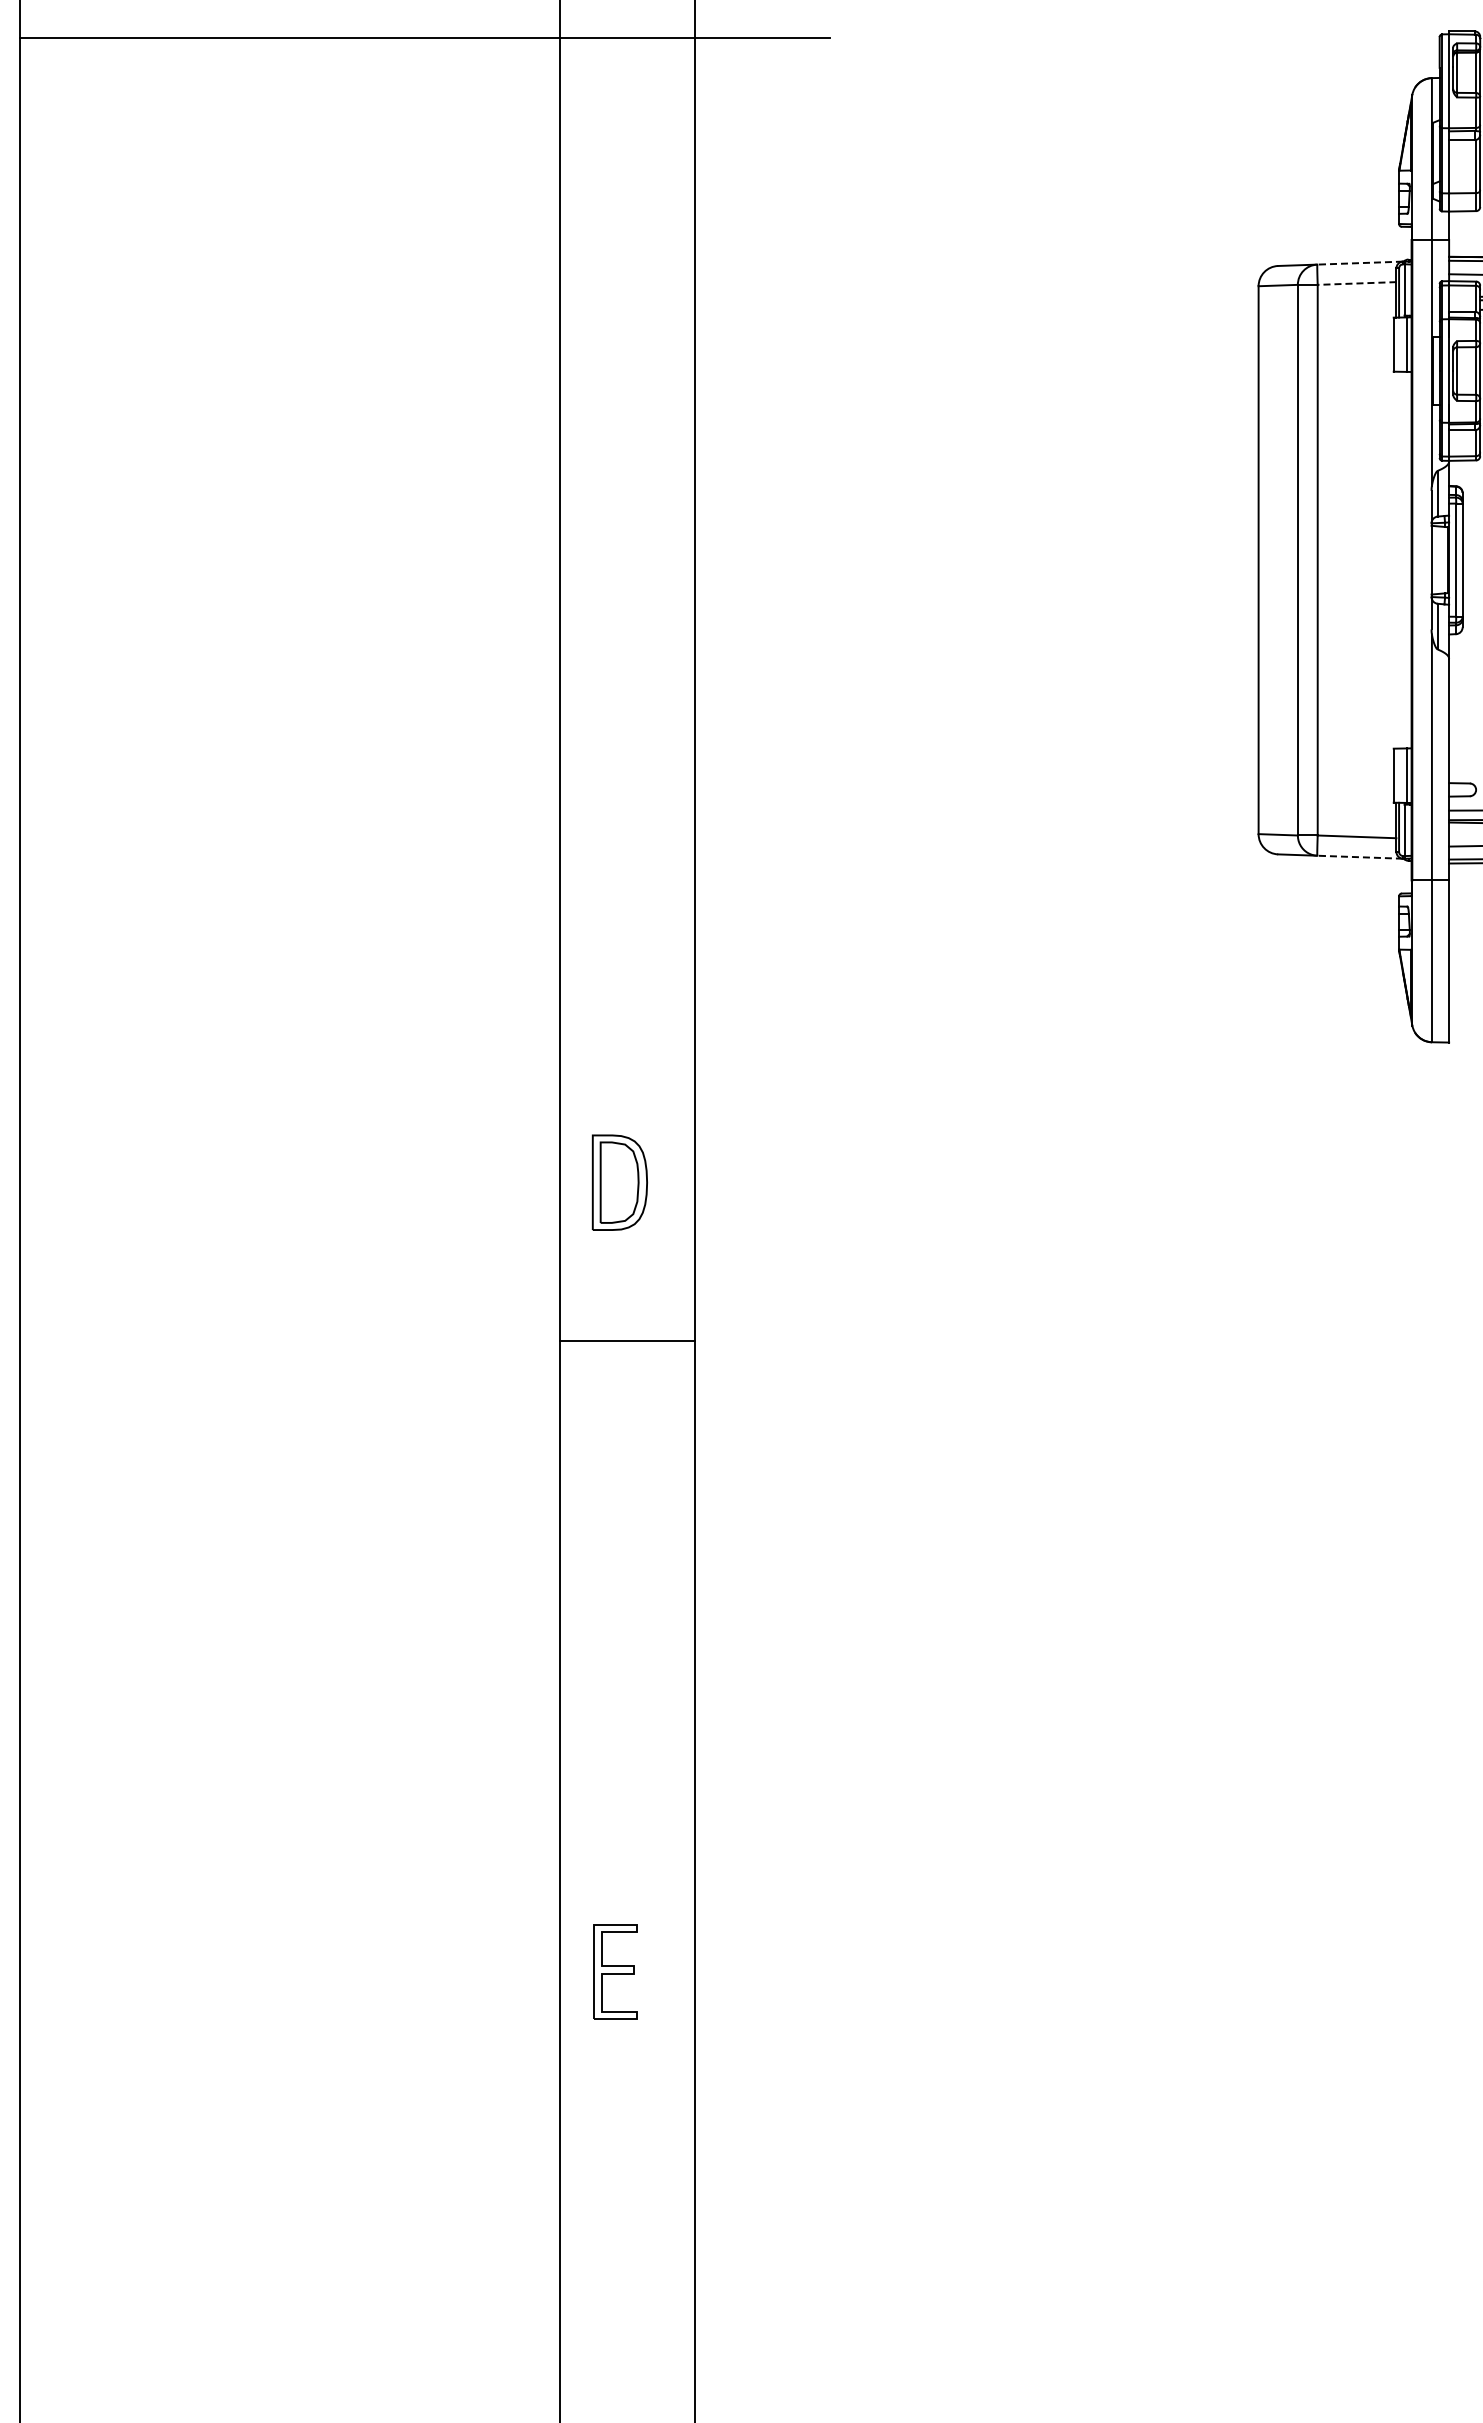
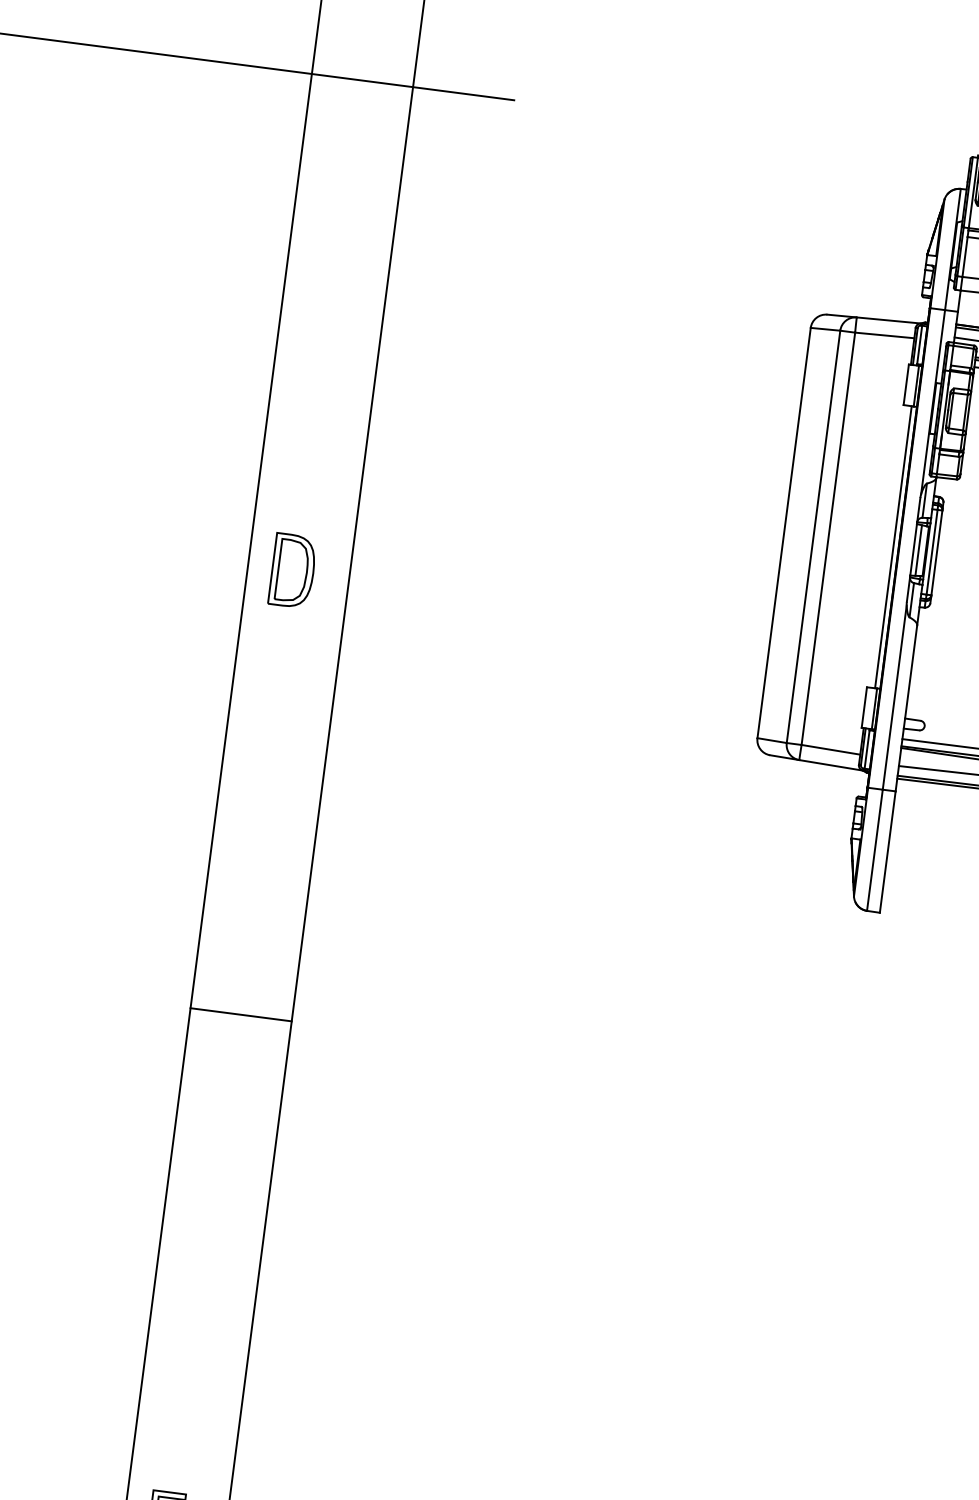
line: (1360, 263) -> (889, 320), dashed -> solid
line: (1356, 283) -> (884, 335), dashed -> solid
line: (1404, 559) -> (893, 546), added
line: (1438, 559) -> (918, 550), added
line: (1360, 857) -> (831, 765), dashed -> solid
part: (619, 1182) -> (292, 570), moved
line: (627, 1341) -> (241, 1014), moved

